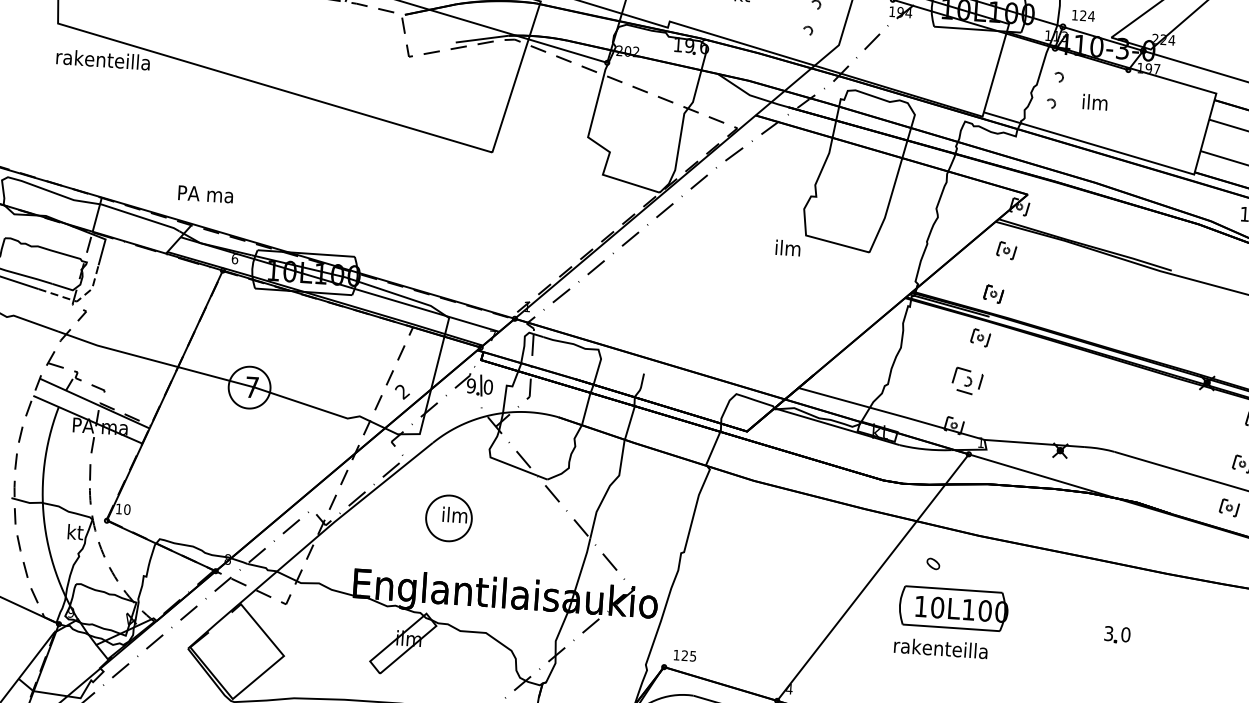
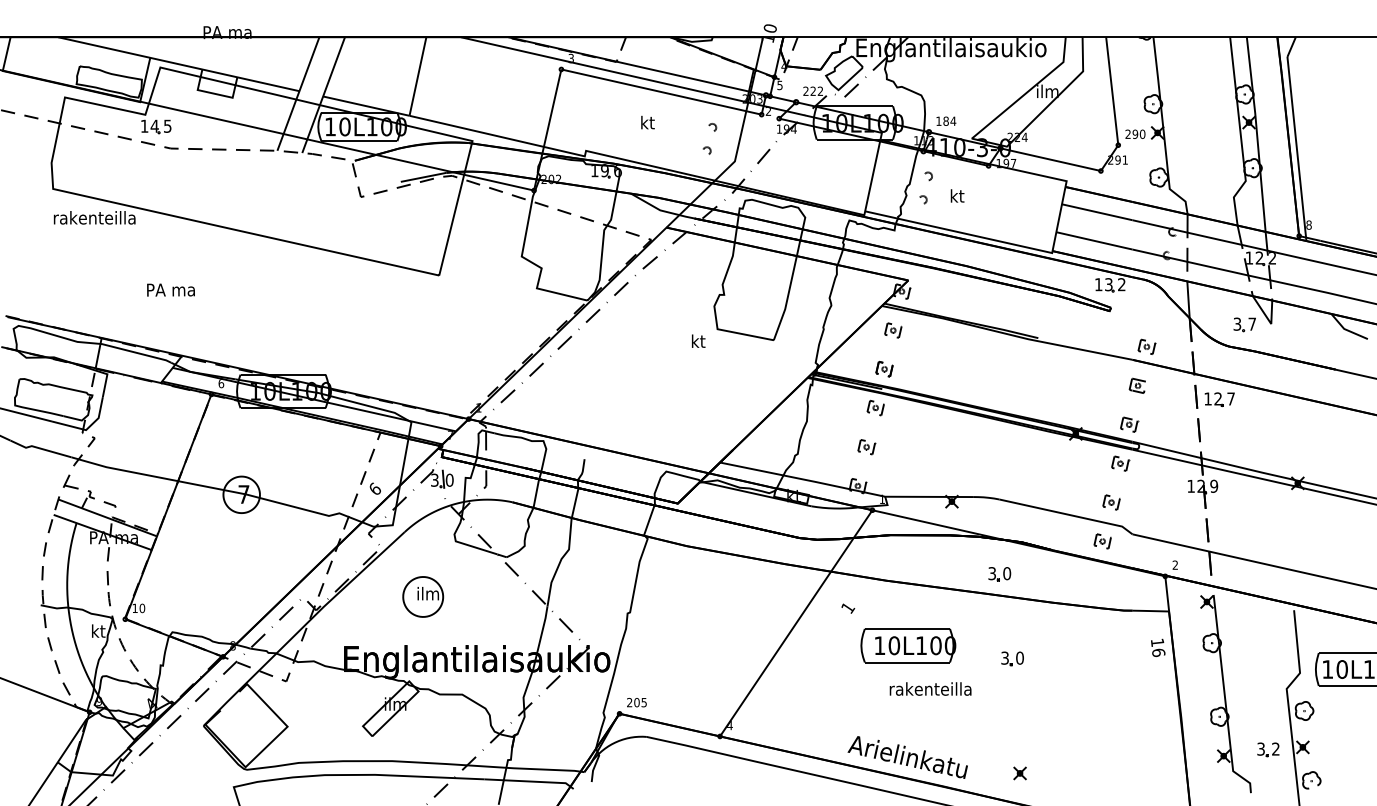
text: (1082, 14) -> (945, 120), 124 -> 184
text: (1095, 101) -> (961, 195), ilm -> kt
text: (205, 193) -> (170, 289), moved
text: (787, 247) -> (702, 340), ilm -> kt
line: (78, 299) -> (87, 428), dashed -> solid
part: (966, 382) -> (866, 447), size x0.62
text: (471, 385) -> (434, 479), 9 -> 3
text: (401, 391) -> (374, 489), 2 -> 6
part: (1109, 537) -> (999, 574), added
text: (933, 563) -> (848, 607), 0 -> 1
part: (953, 608) -> (908, 645), moved
text: (940, 647) -> (930, 688), moved
text: (680, 655) -> (633, 702), 125 -> 205

